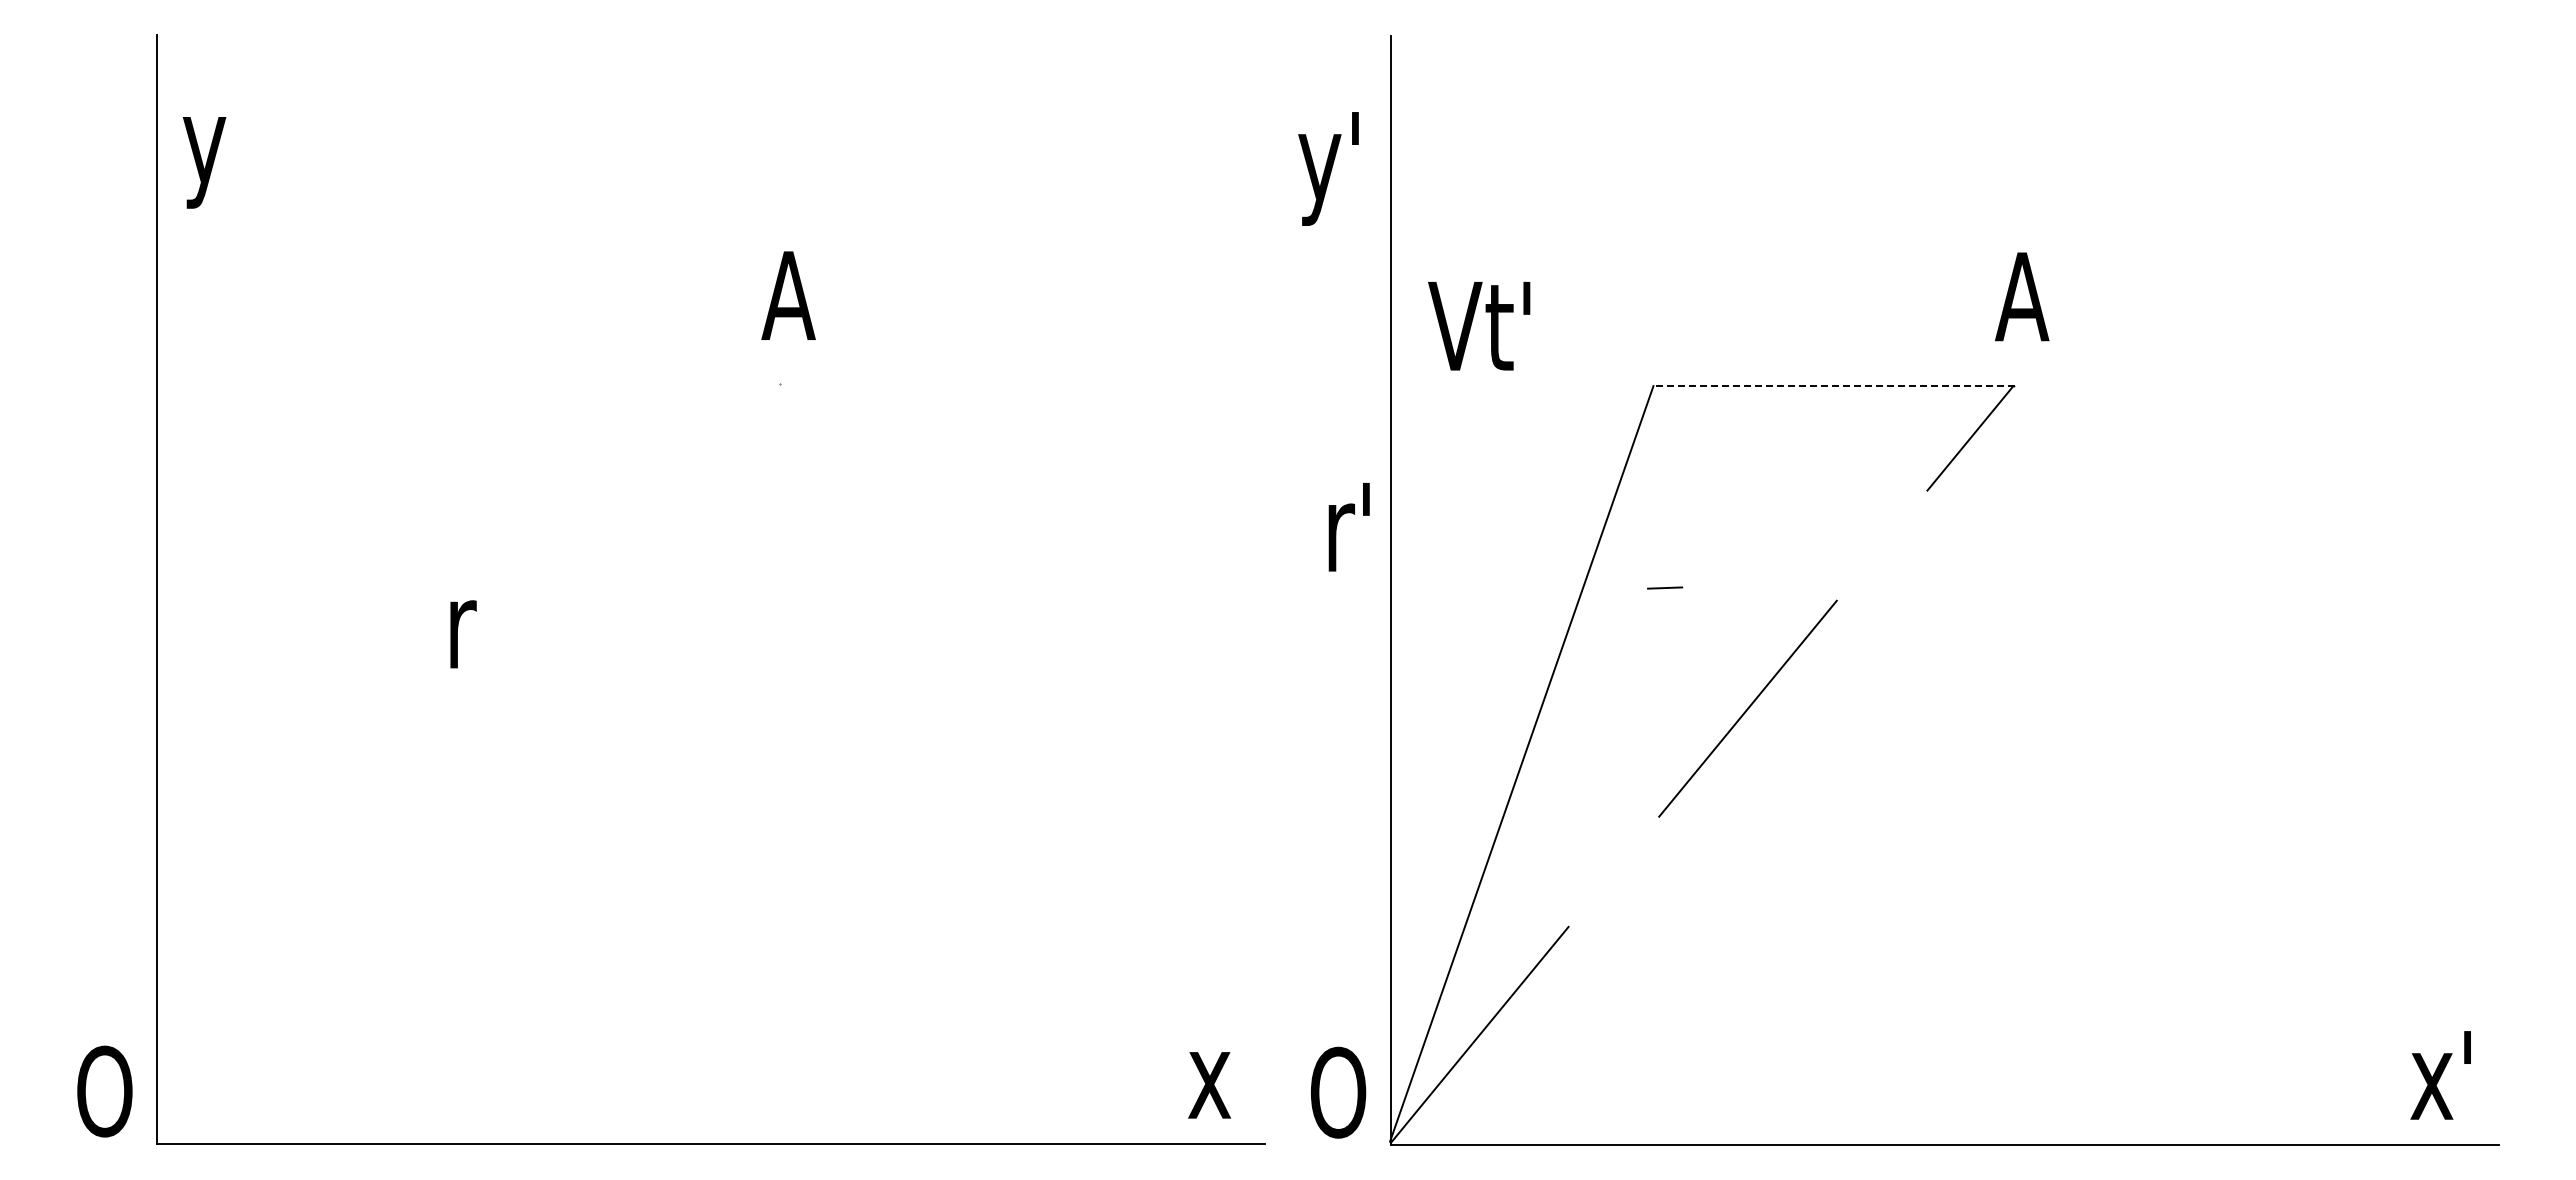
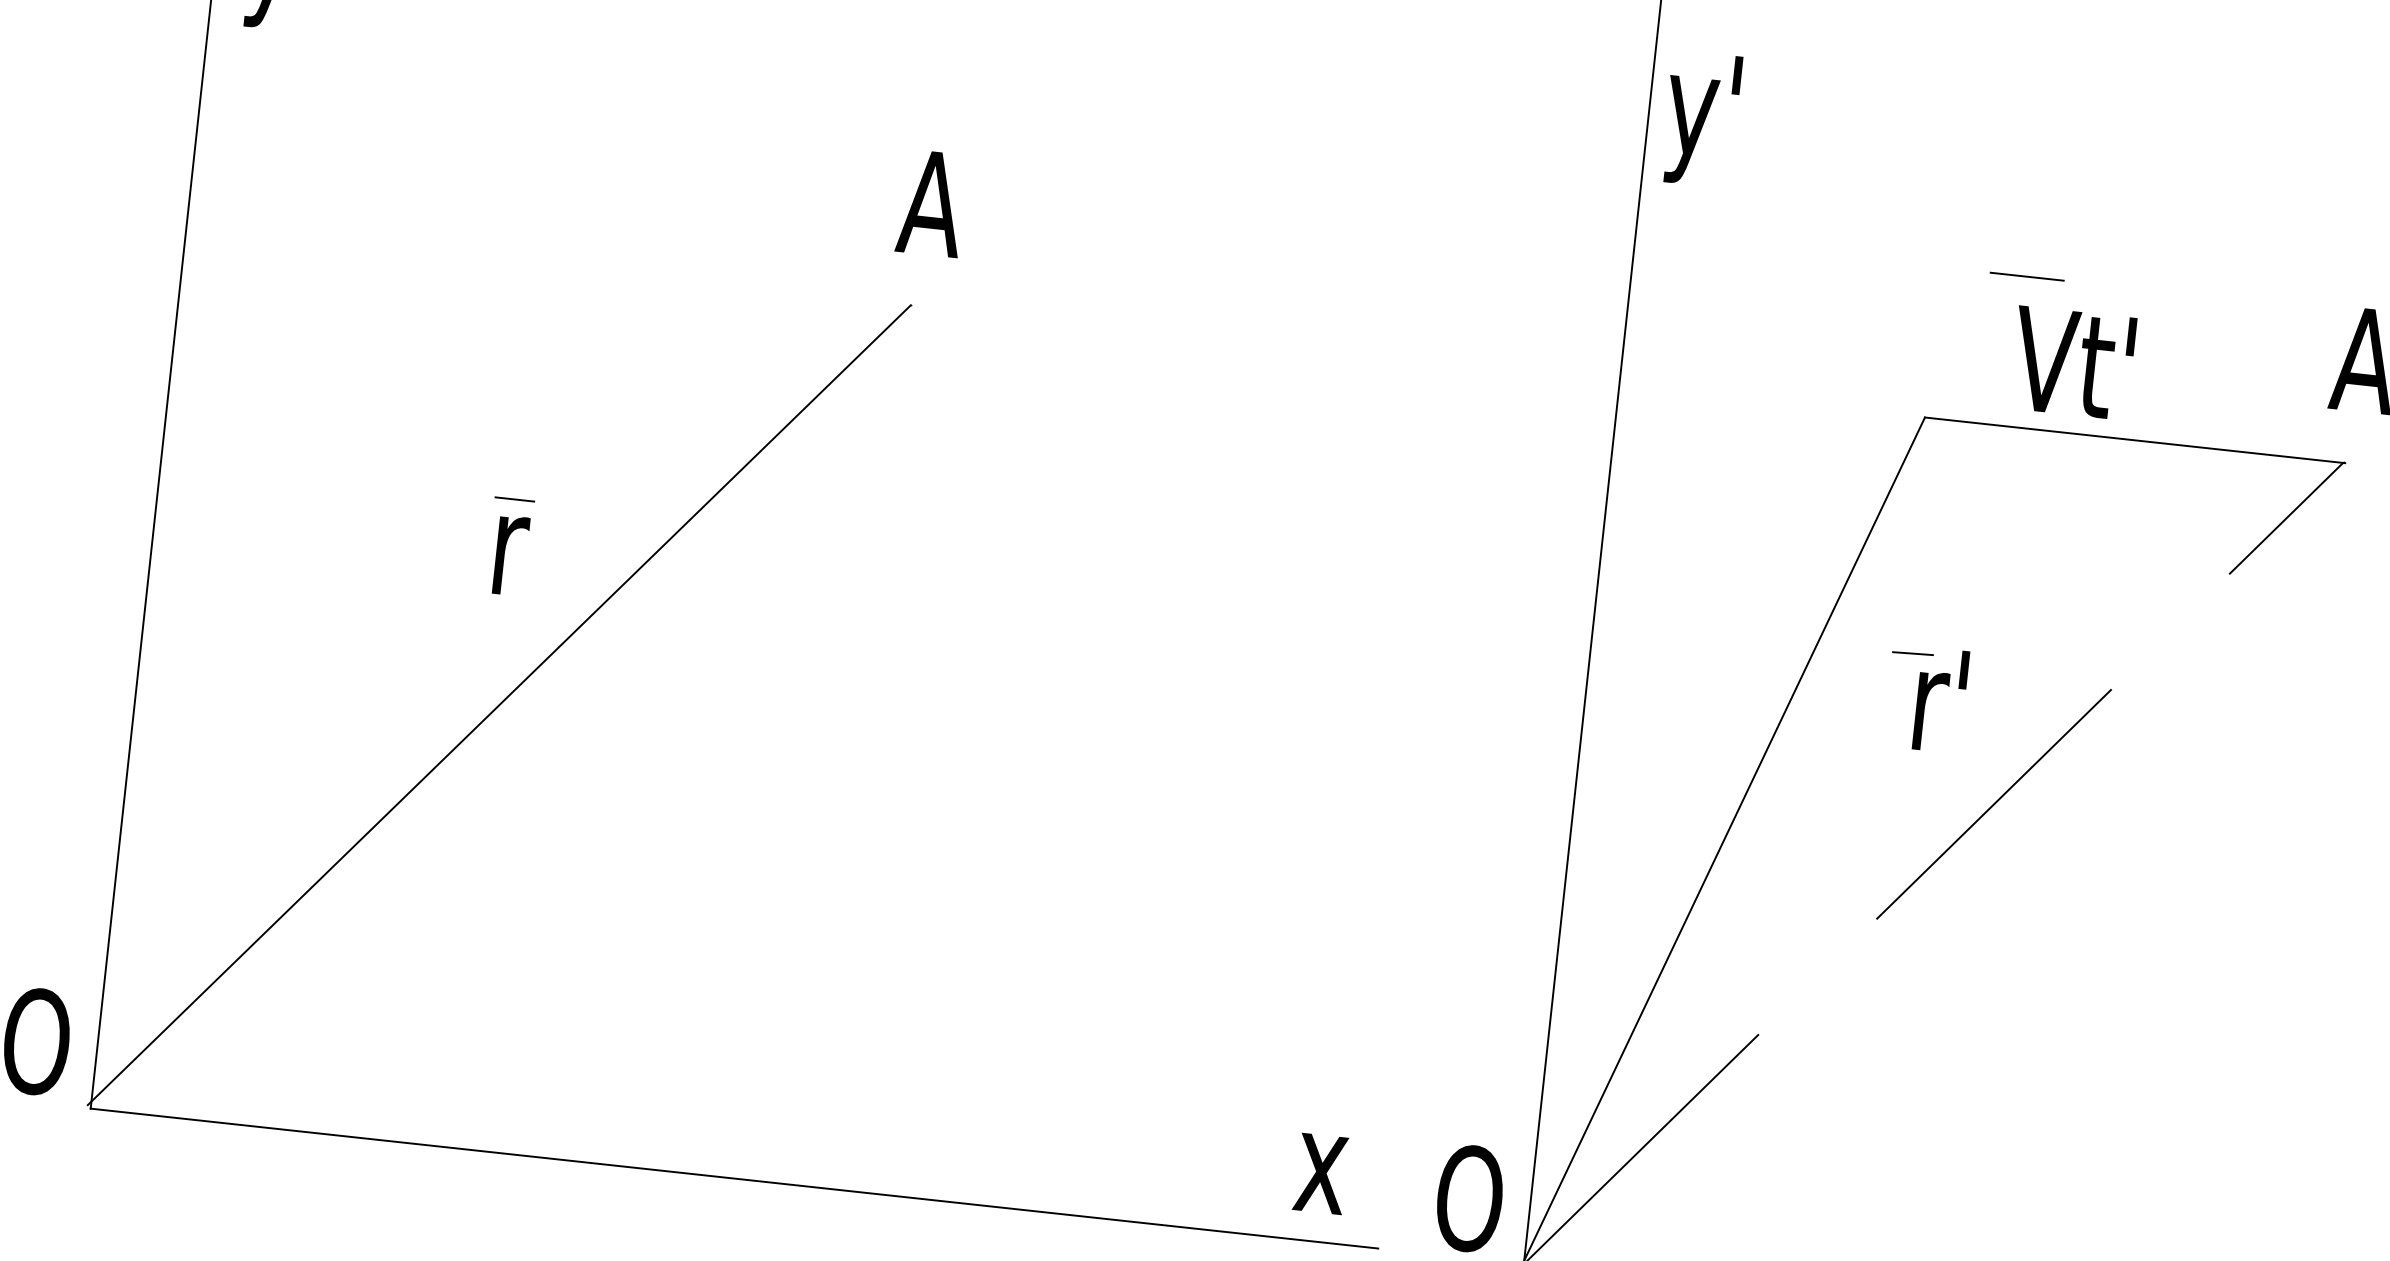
text: (1328, 168) -> (1701, 118), moved
line: (1727, 256) -> (2027, 276), added
text: (1479, 326) -> (2073, 363), moved
line: (1834, 386) -> (2135, 440), dashed -> solid
text: (1348, 527) -> (1940, 700), moved
line: (461, 586) -> (514, 499), added
line: (467, 762) -> (499, 705), added

